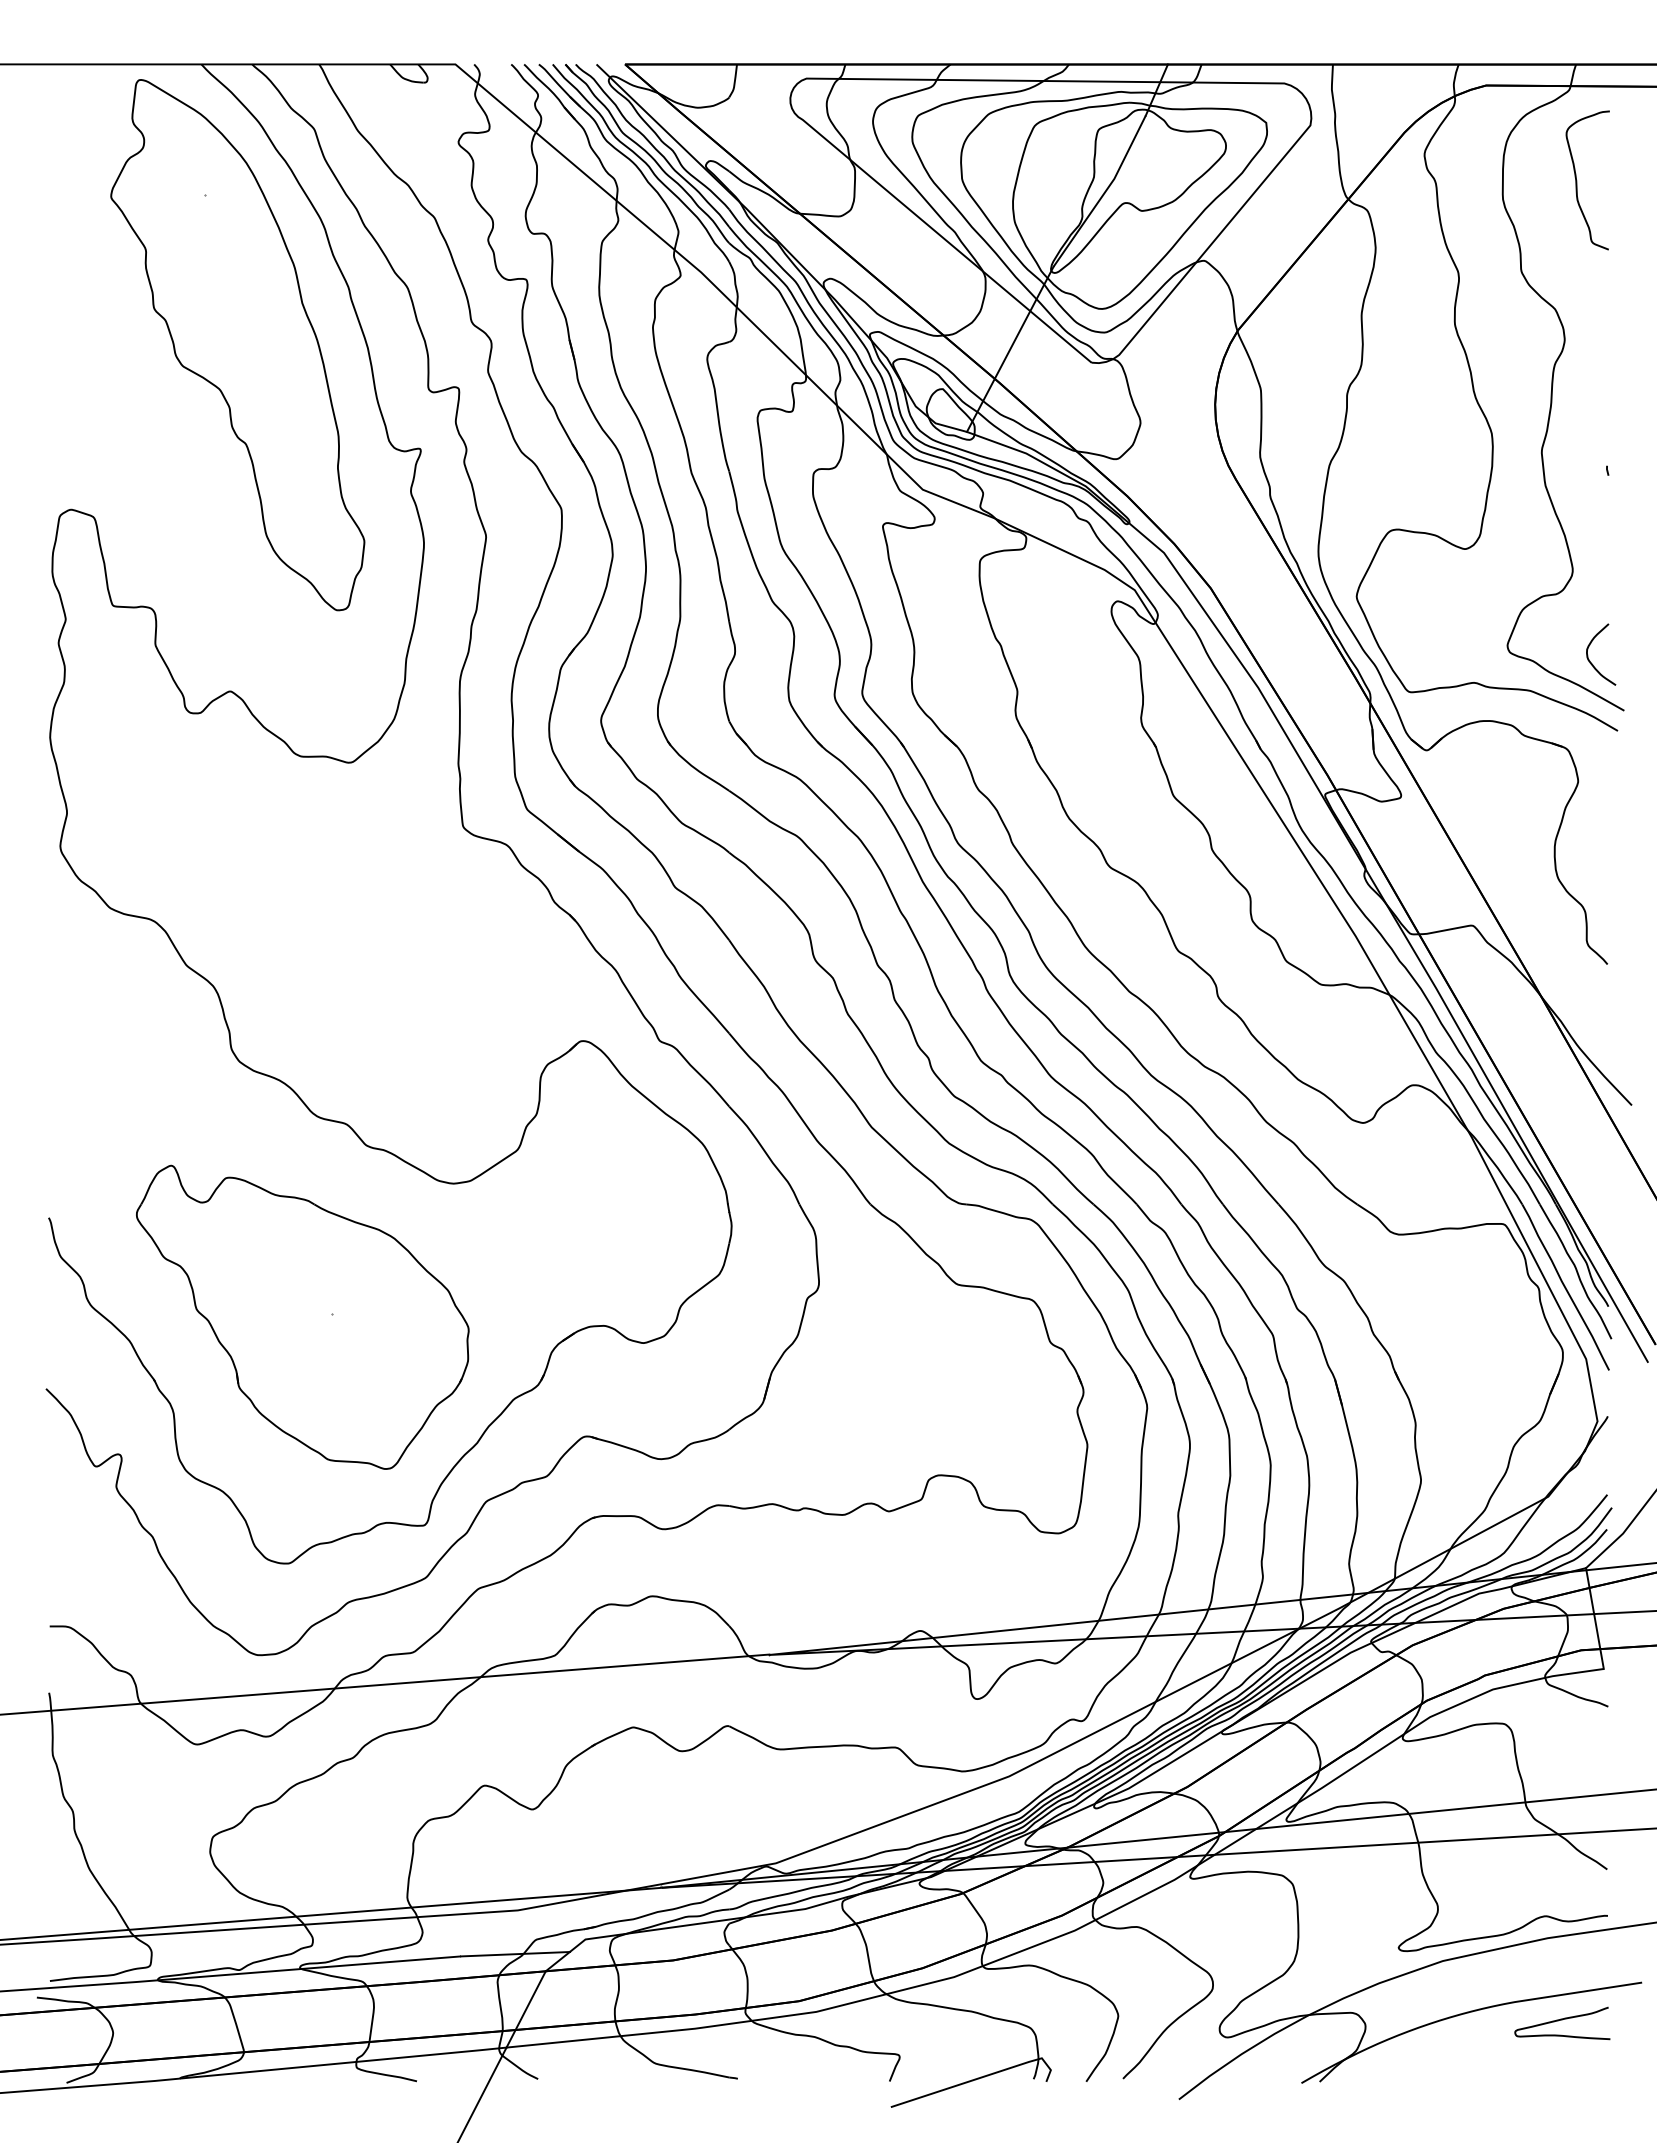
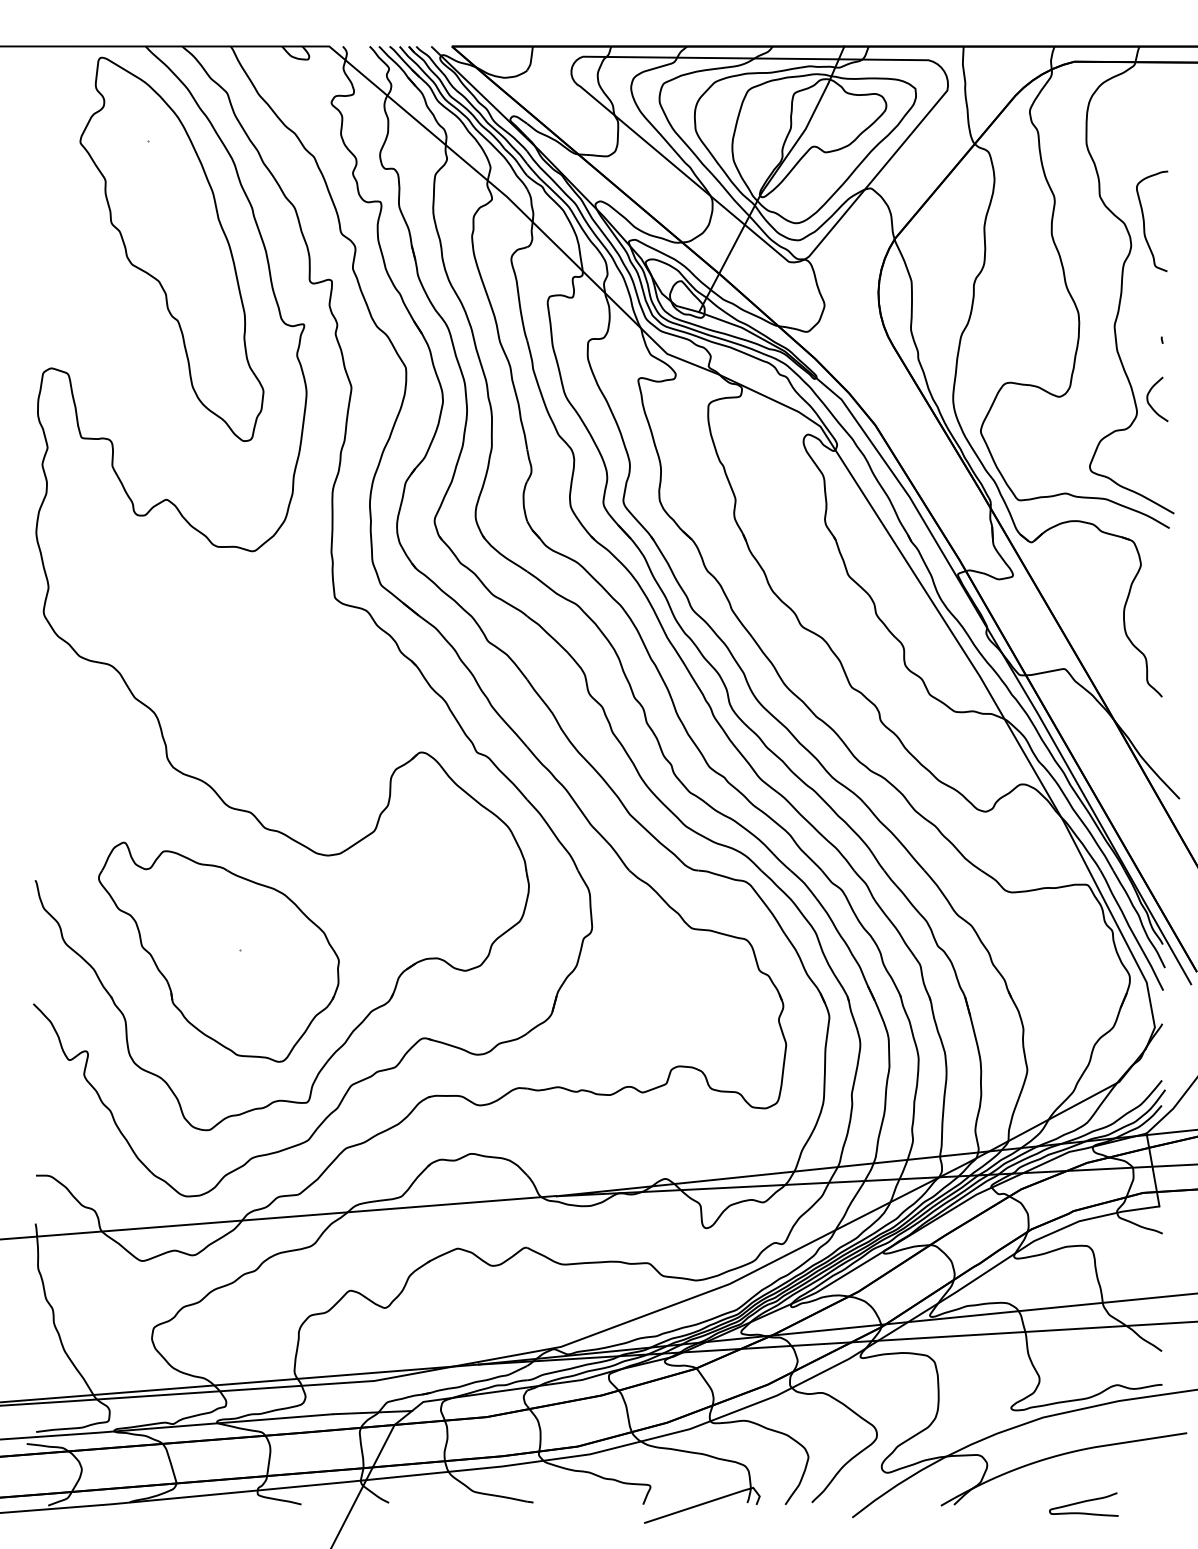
curve: (1577, 180) -> (1144, 221), moved
curve: (1592, 663) -> (1151, 405), moved
curve: (1562, 2020) -> (1084, 1502), moved

